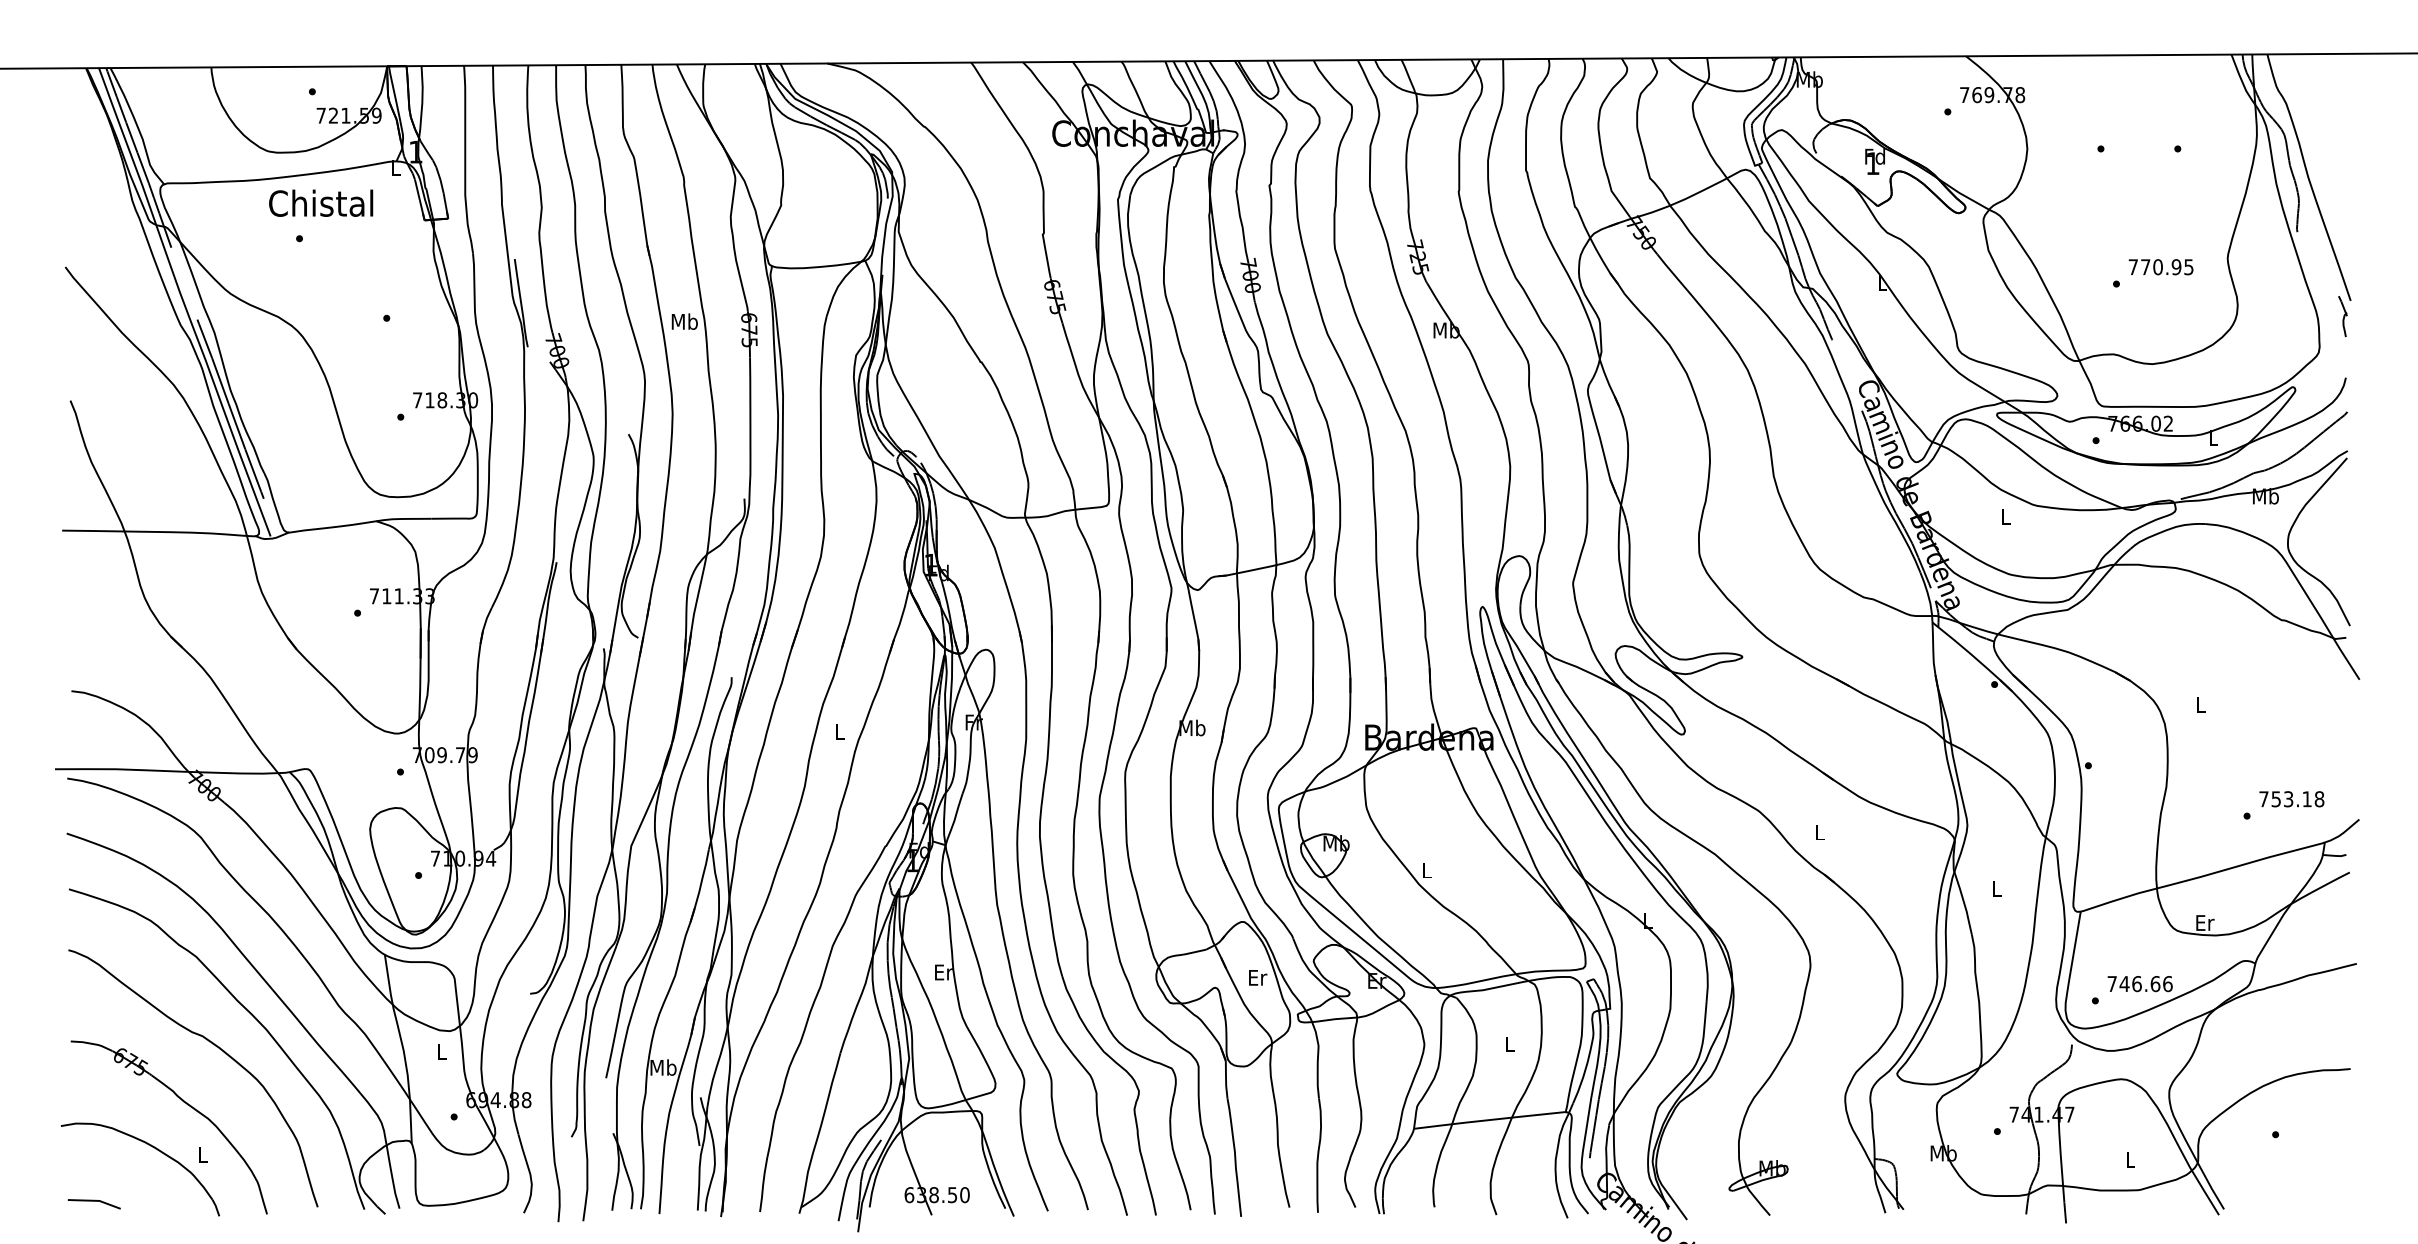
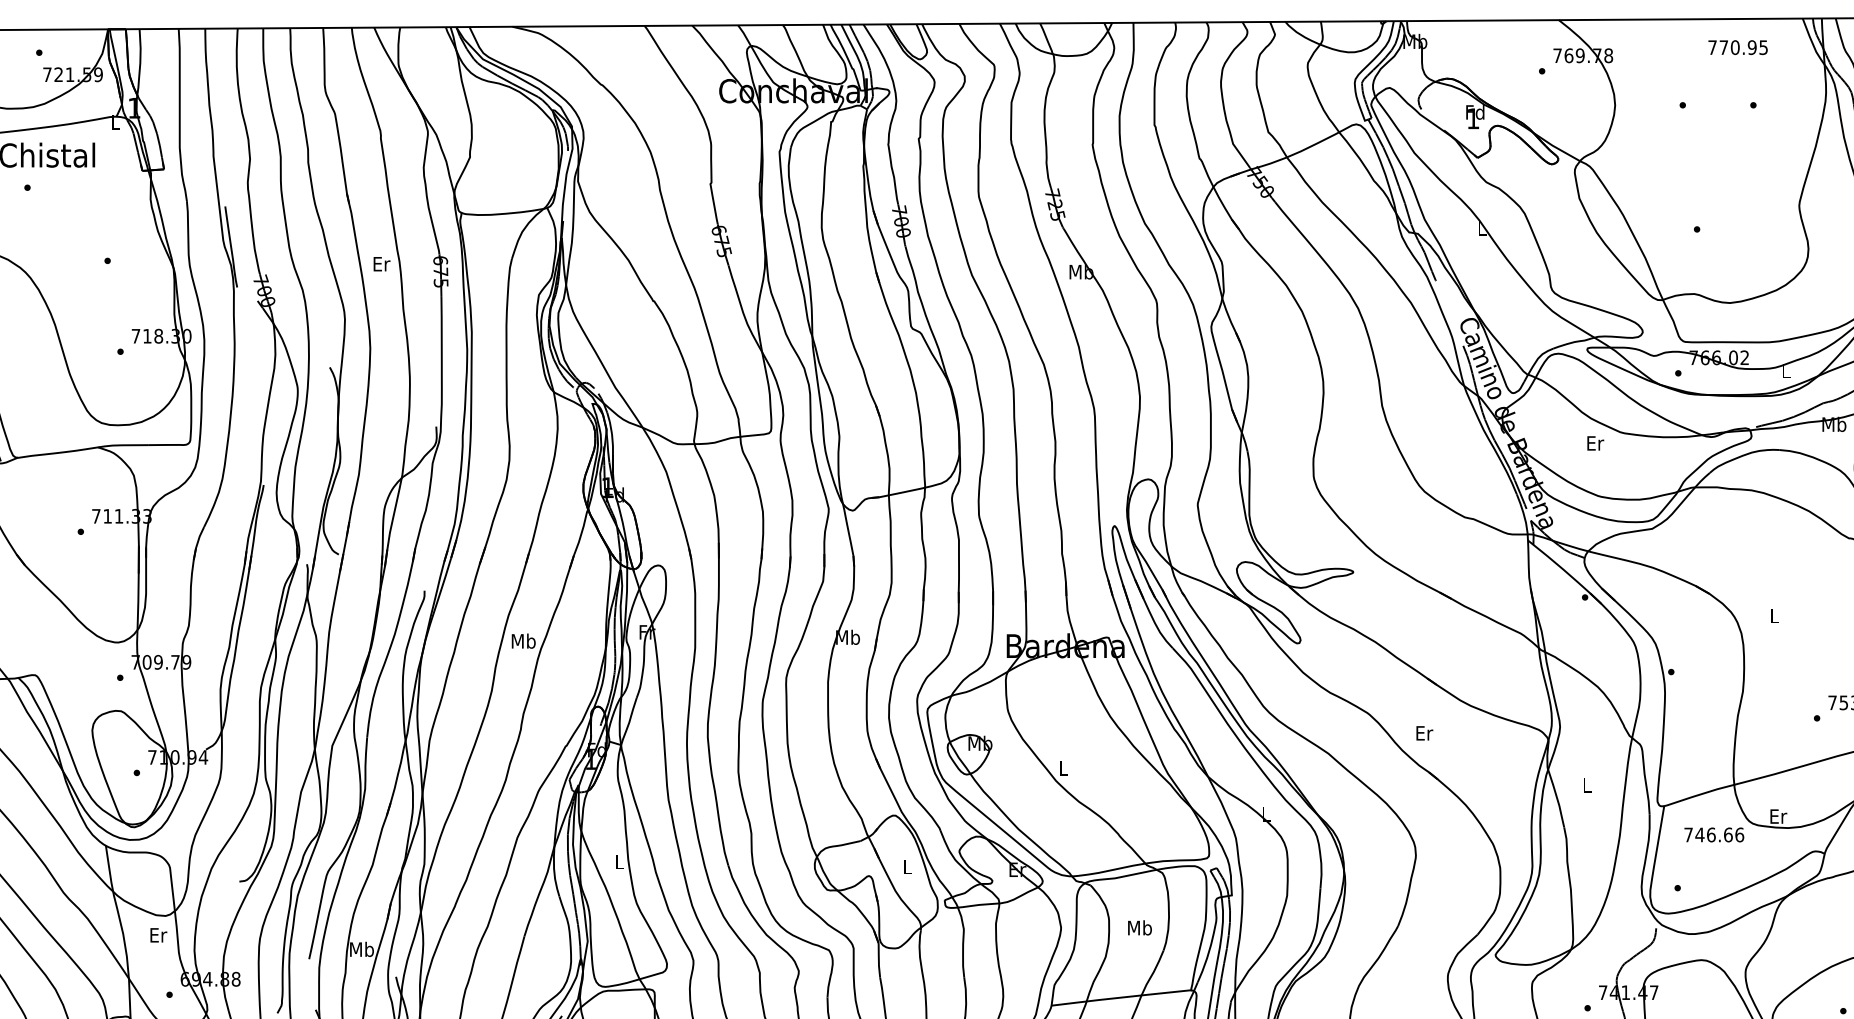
text: (2160, 267) -> (1737, 47), moved
text: (684, 321) -> (381, 263), Mb -> Er
text: (2006, 516) -> (1596, 443), L -> Er
text: (839, 731) -> (523, 640), L -> Mb
text: (1820, 832) -> (1425, 733), L -> Er
text: (943, 972) -> (619, 862), Er -> L
text: (1258, 977) -> (908, 866), Er -> L
text: (2139, 984) -> (1713, 835), moved
text: (1510, 1043) -> (1140, 927), L -> Mb
text: (442, 1052) -> (158, 935), L -> Er

